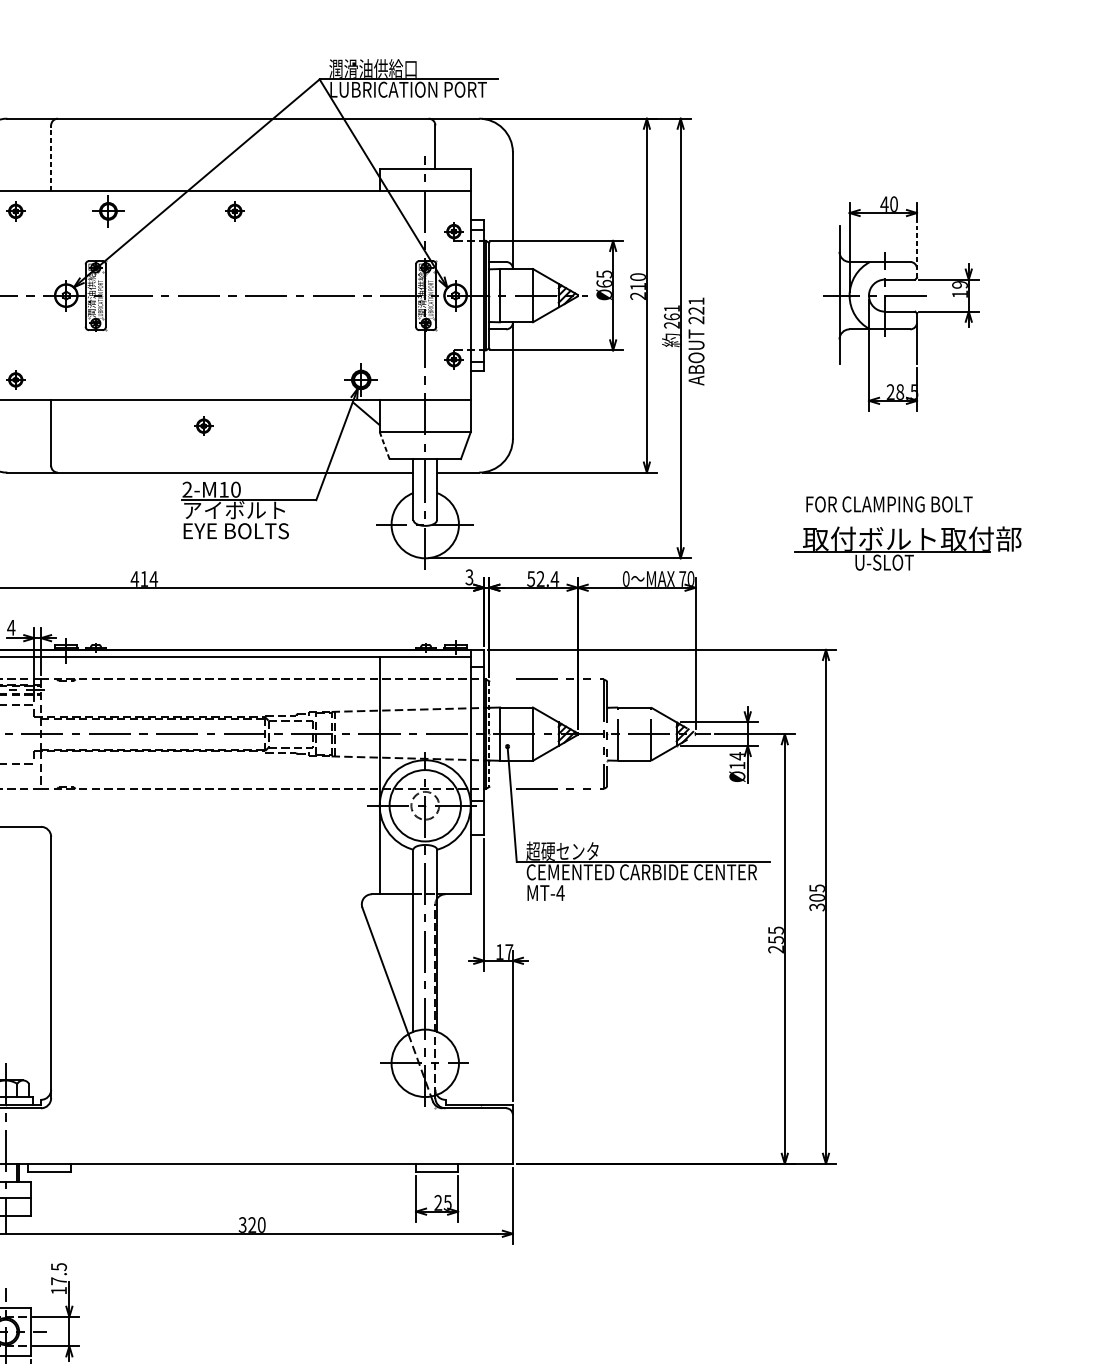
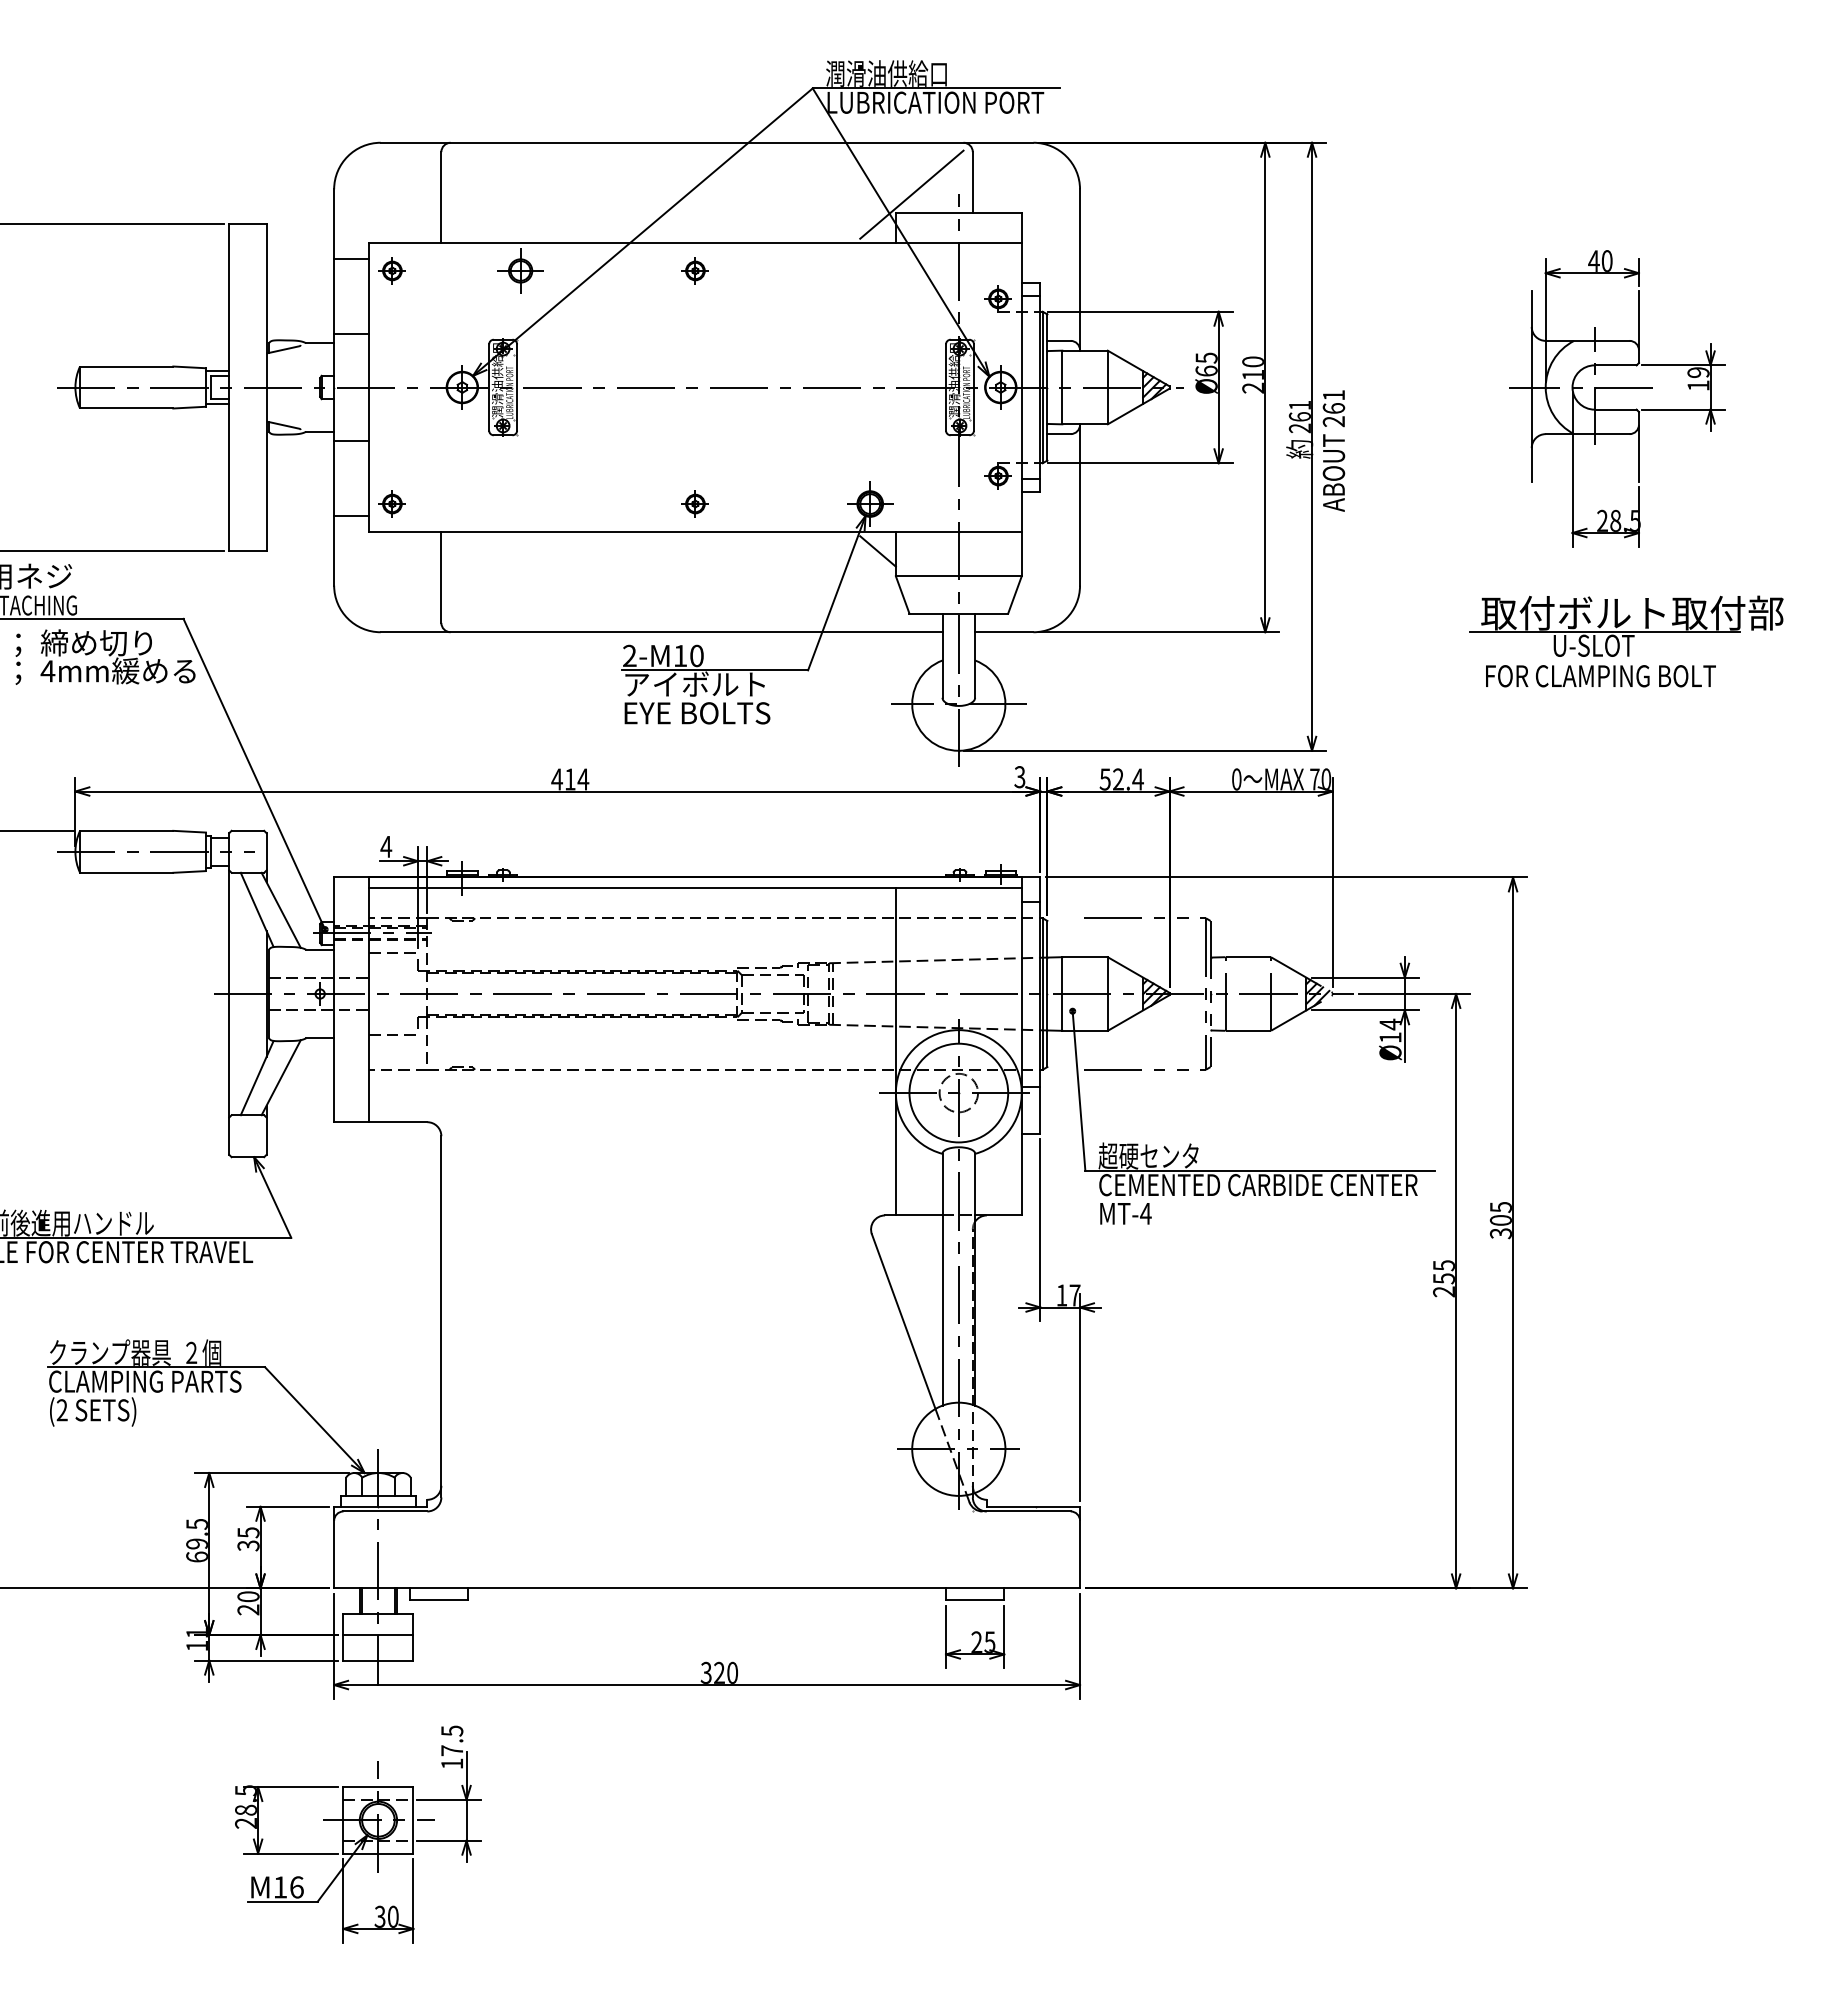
line: (391, 156) -> (911, 194), added
line: (51, 158) -> (441, 197), dashed -> solid
line: (916, 252) -> (1638, 327), dashed -> solid
text: (696, 310) -> (1333, 408), 221 -> 261
part: (203, 425) -> (694, 503), moved
line: (384, 445) -> (902, 594), dashed -> solid
part: (908, 547) -> (1626, 625), moved
line: (489, 734) -> (1047, 994), dashed -> solid

